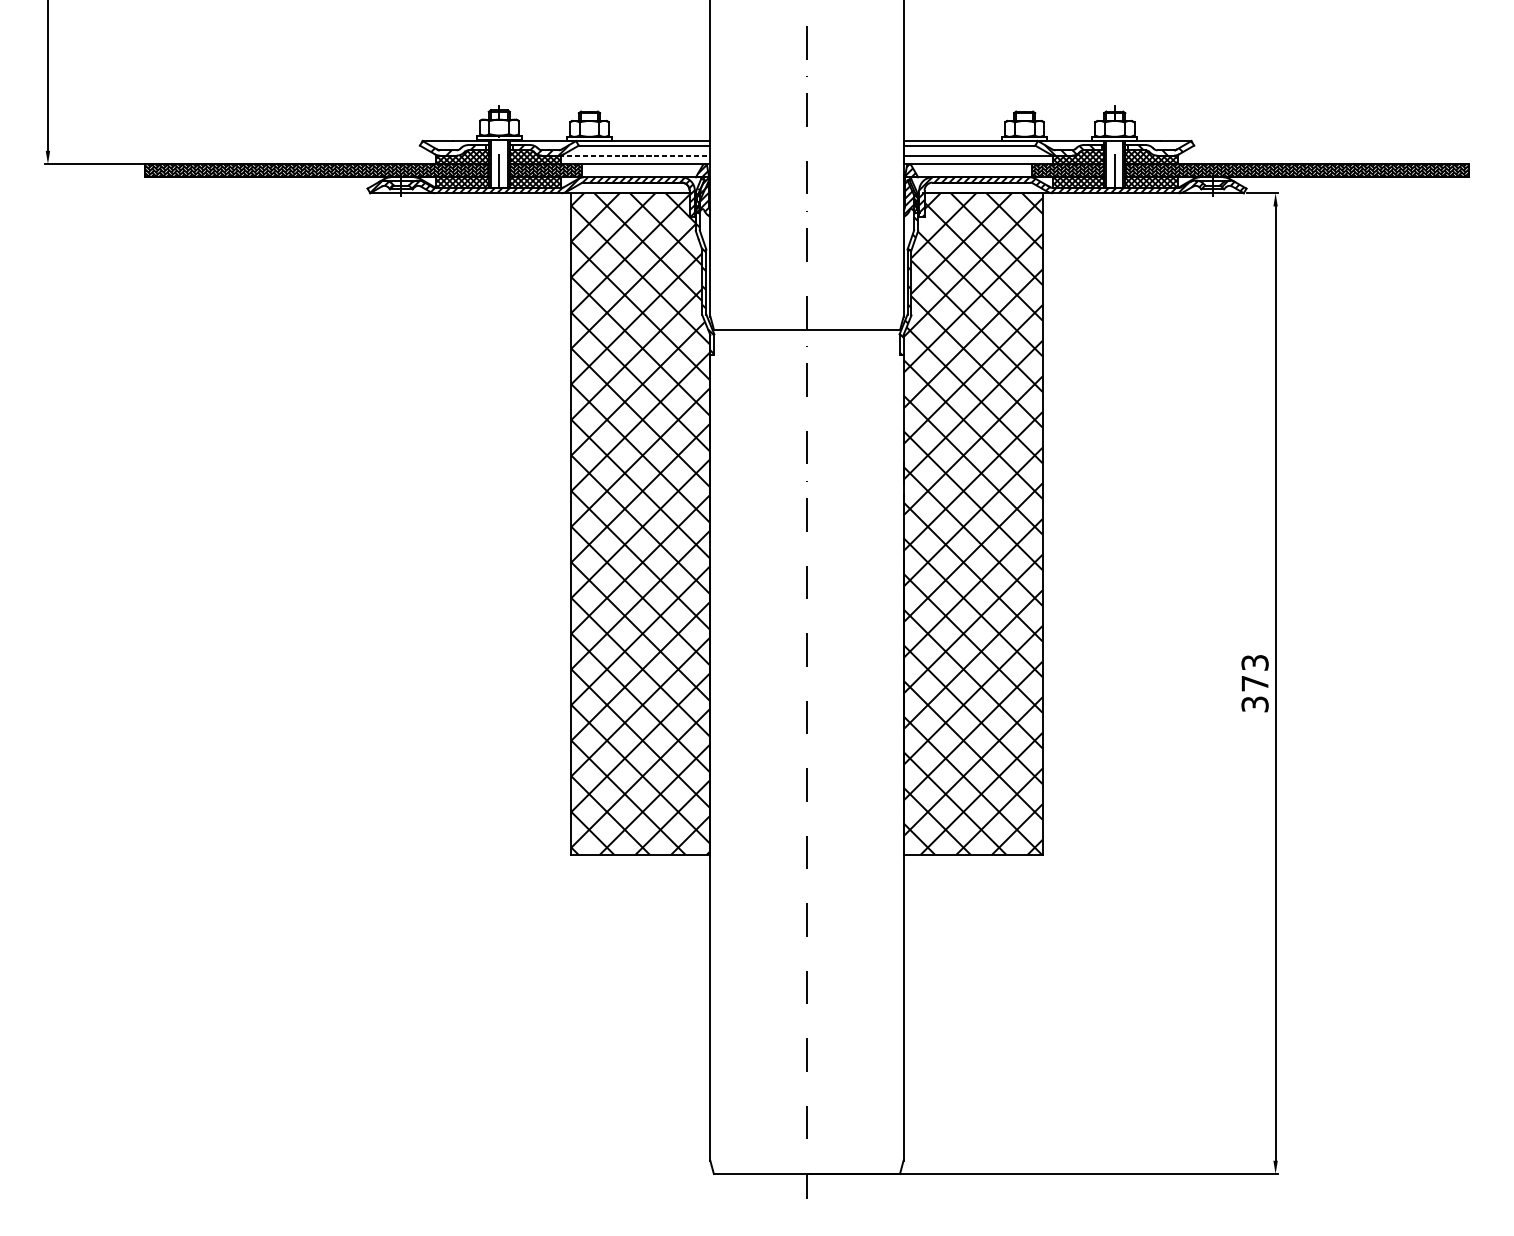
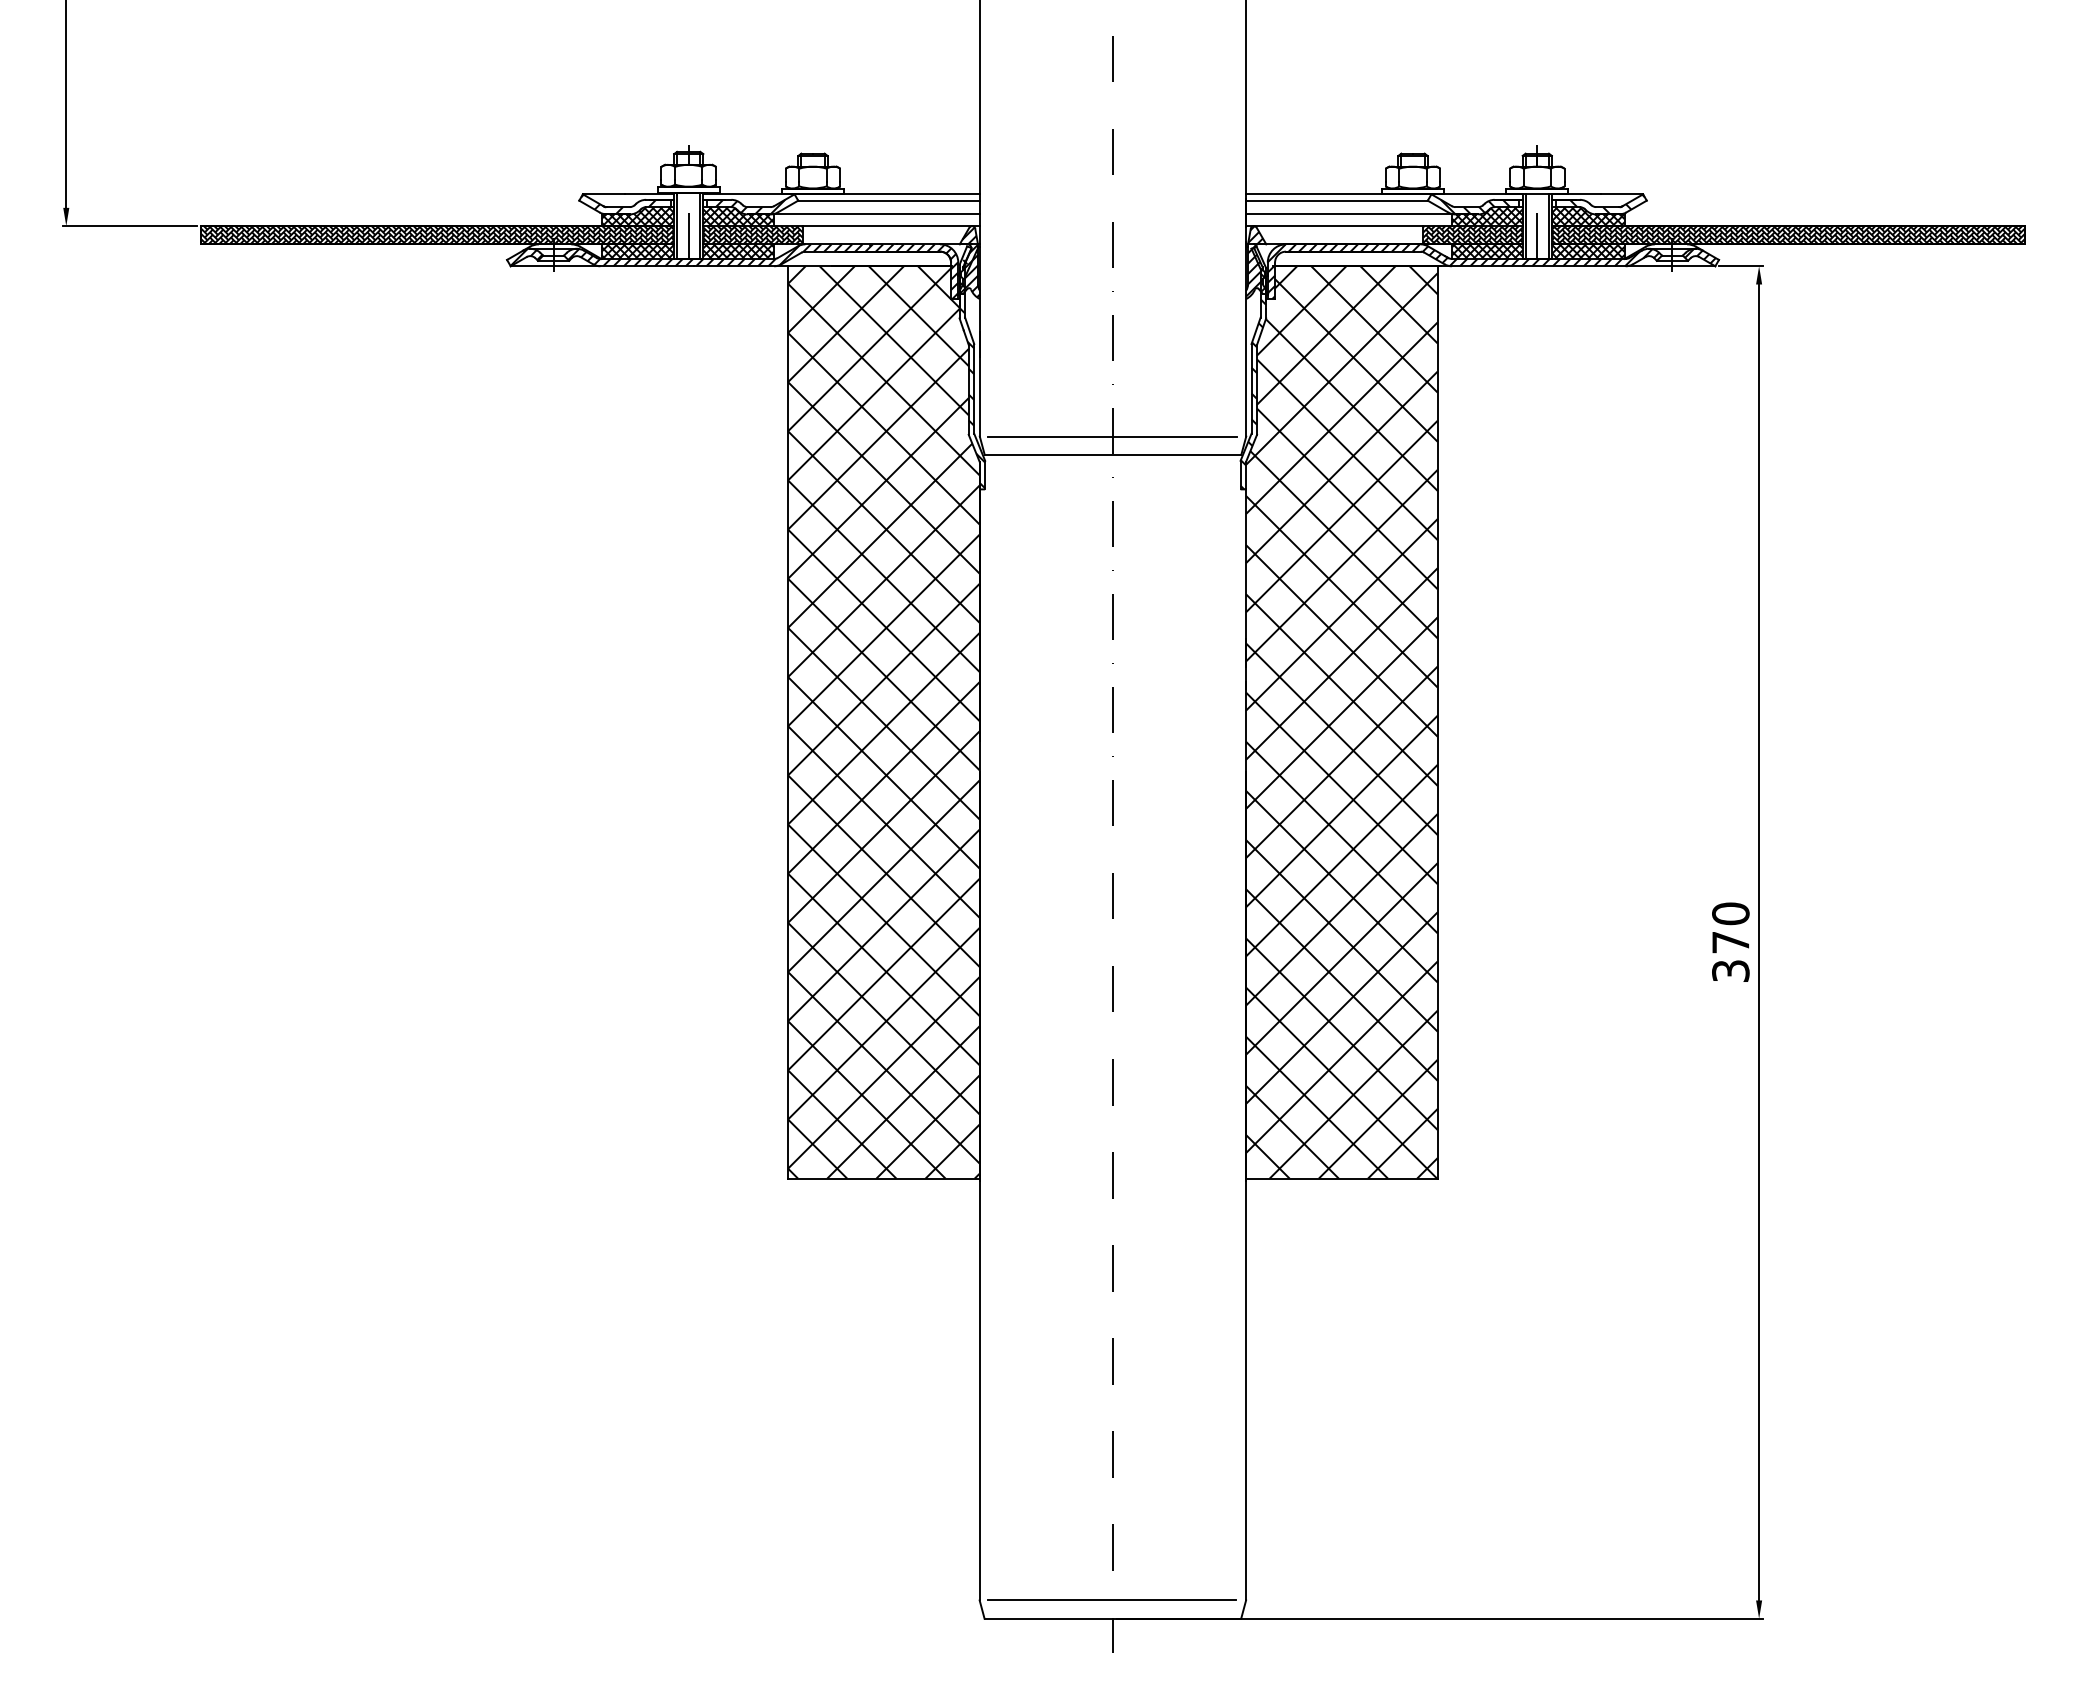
line: (634, 155) -> (875, 214), dashed -> solid
line: (806, 316) -> (1112, 436), added
text: (1254, 662) -> (1730, 913), 373 -> 370
line: (806, 1160) -> (1112, 1600), added

